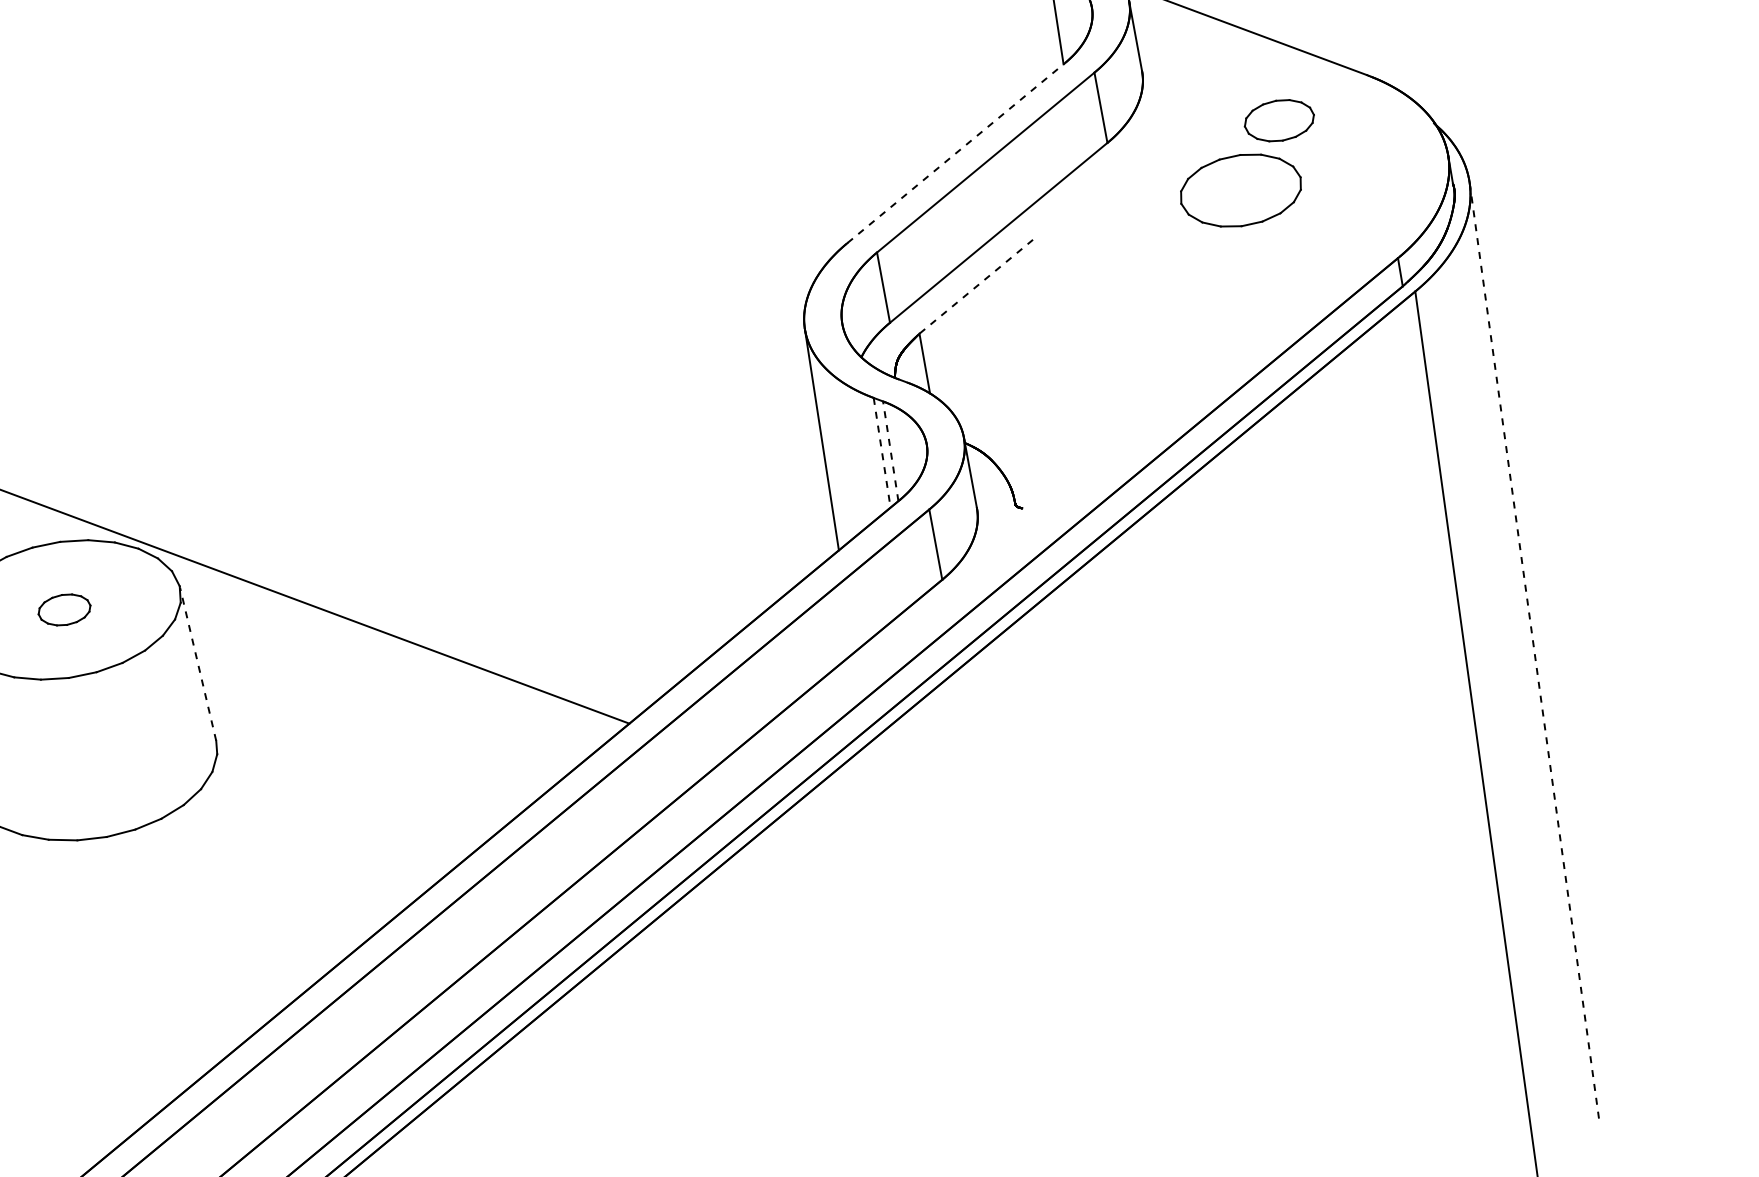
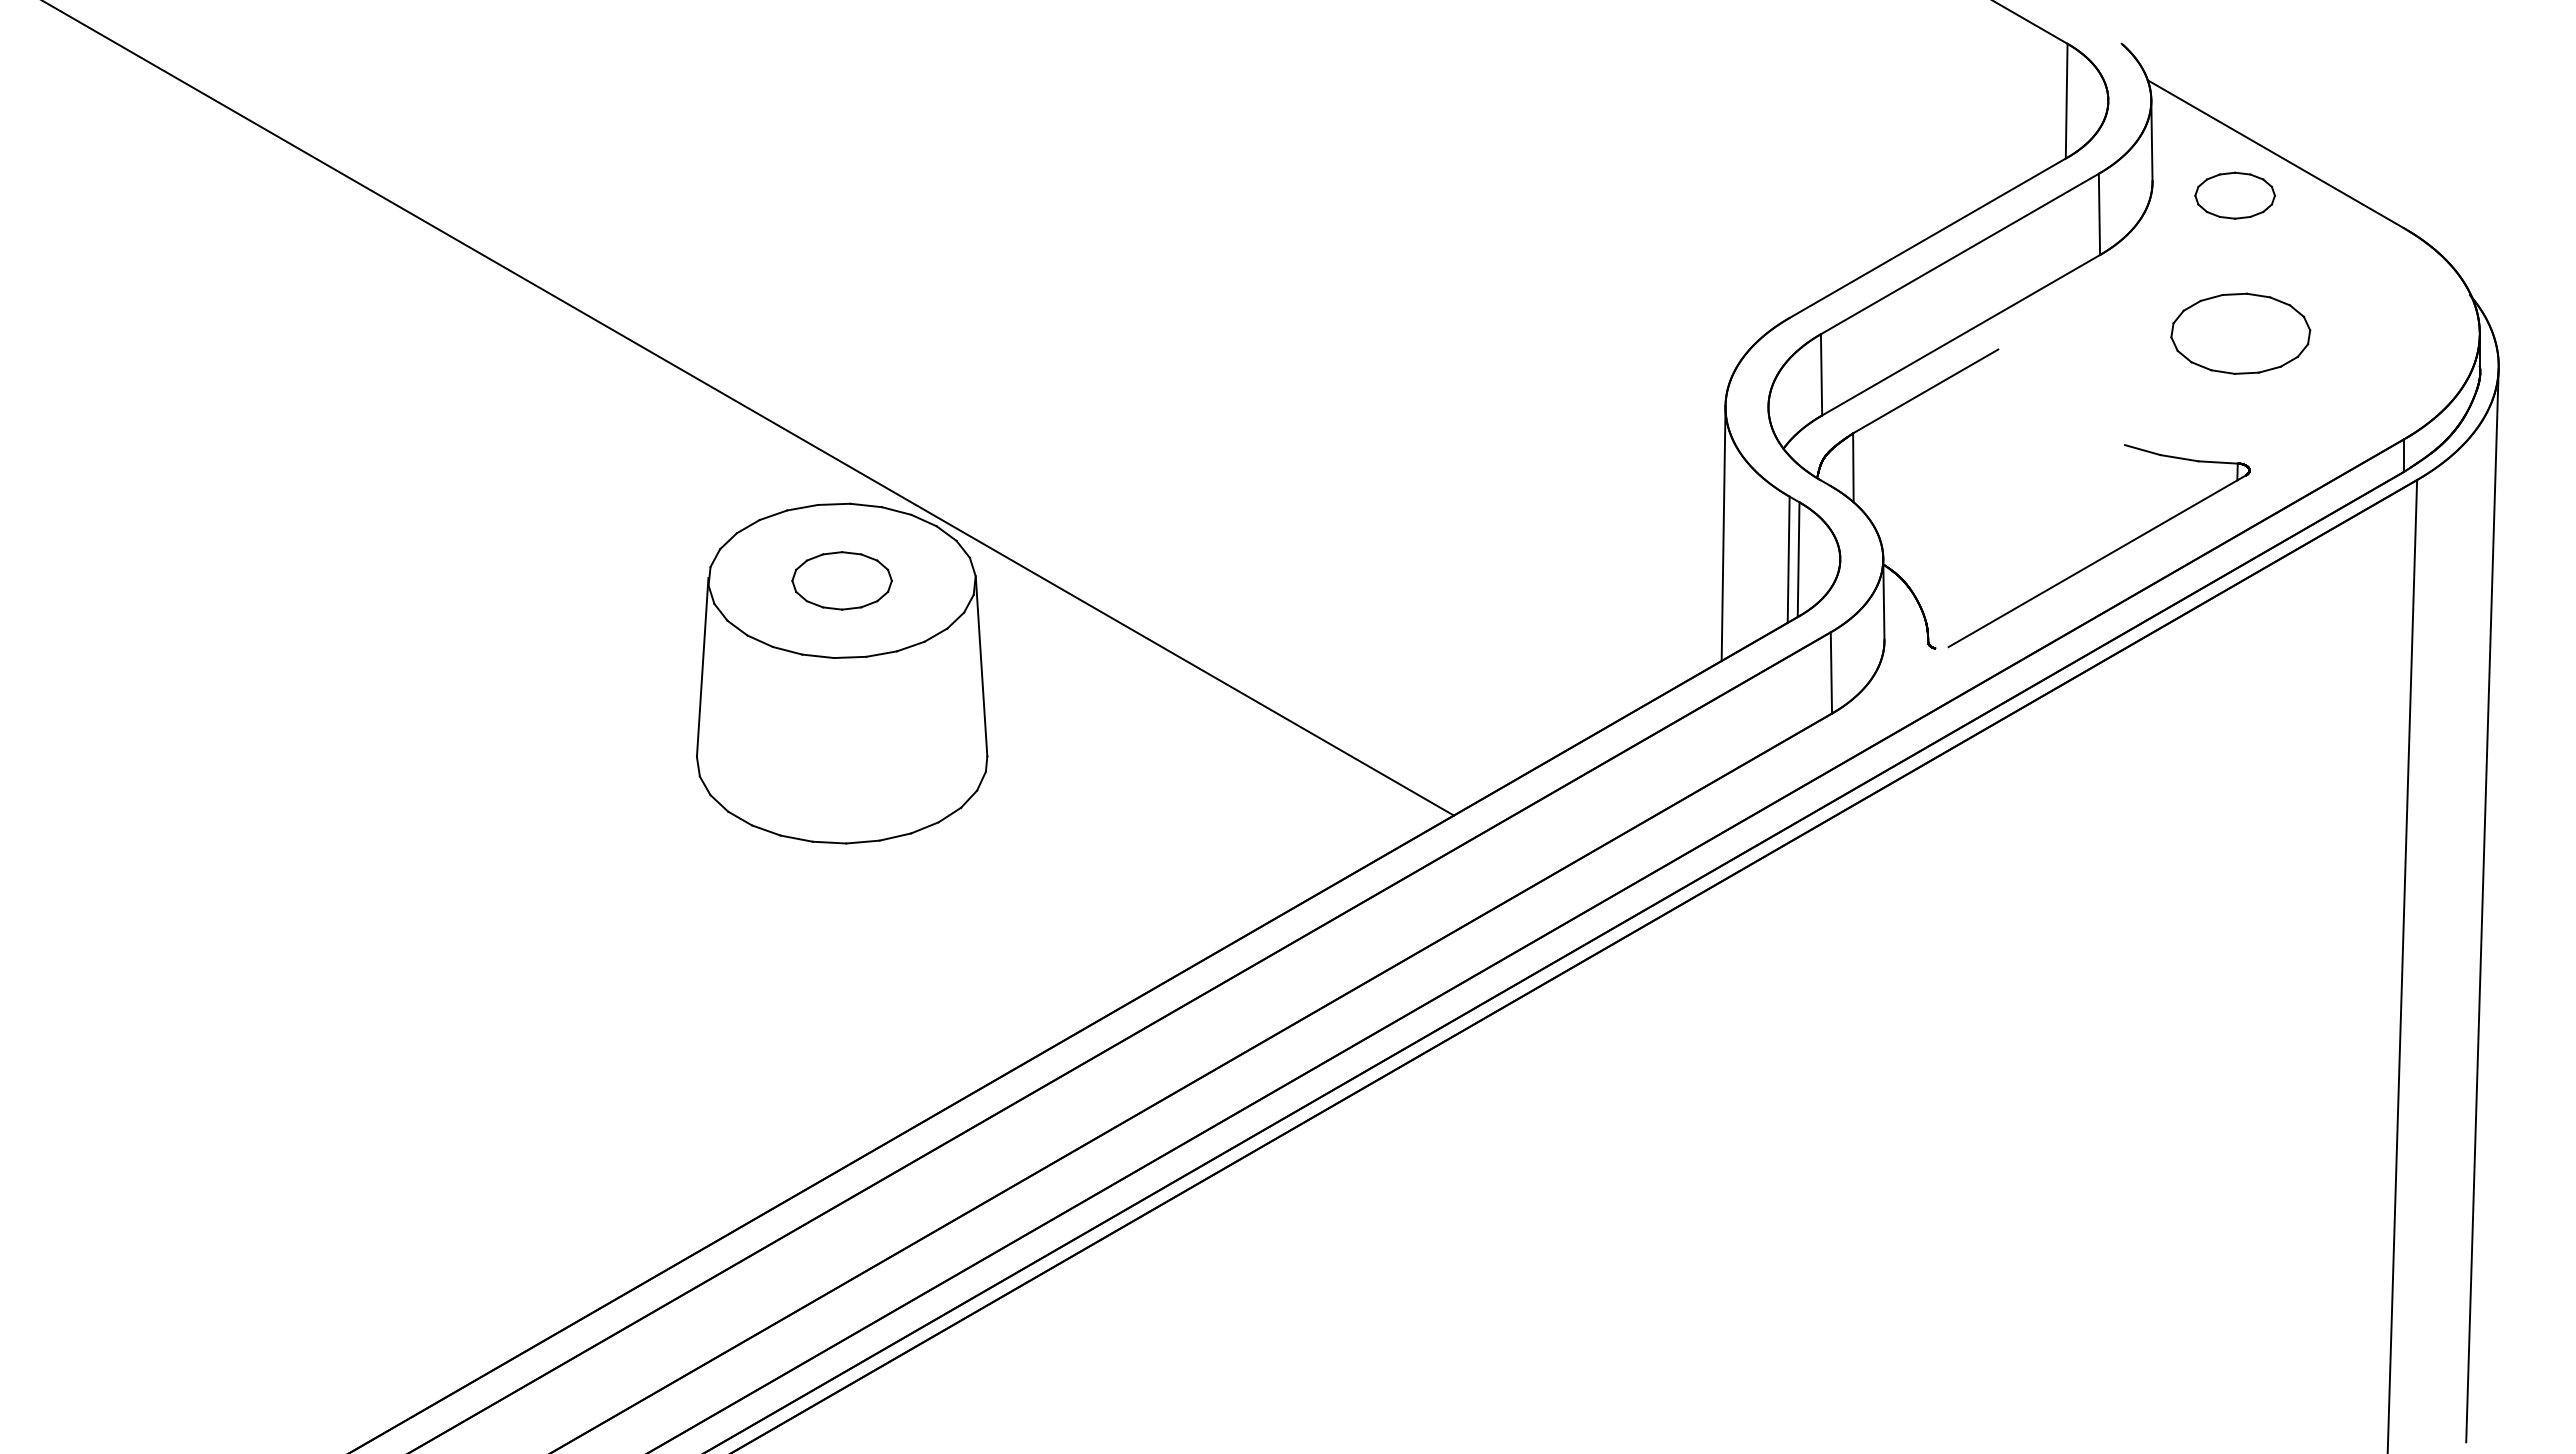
part: (1278, 120) -> (2234, 195), moved
line: (956, 152) -> (1929, 237), dashed -> solid
line: (976, 286) -> (1925, 391), dashed -> solid
part: (1154, 403) -> (2103, 556), added
line: (890, 451) -> (1798, 559), dashed -> solid
line: (882, 453) -> (1788, 560), dashed -> solid
part: (63, 609) -> (841, 580), size x1.67
line: (1534, 650) -> (2482, 905), dashed -> solid
line: (197, 663) -> (981, 666), dashed -> solid

